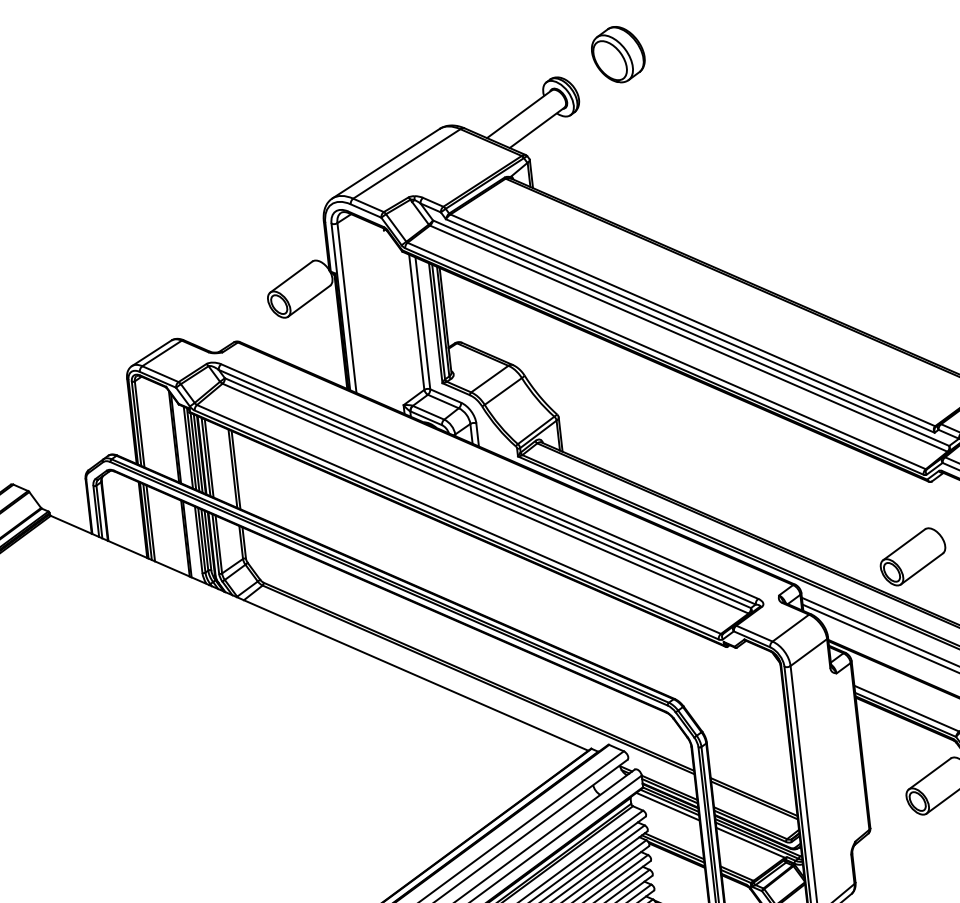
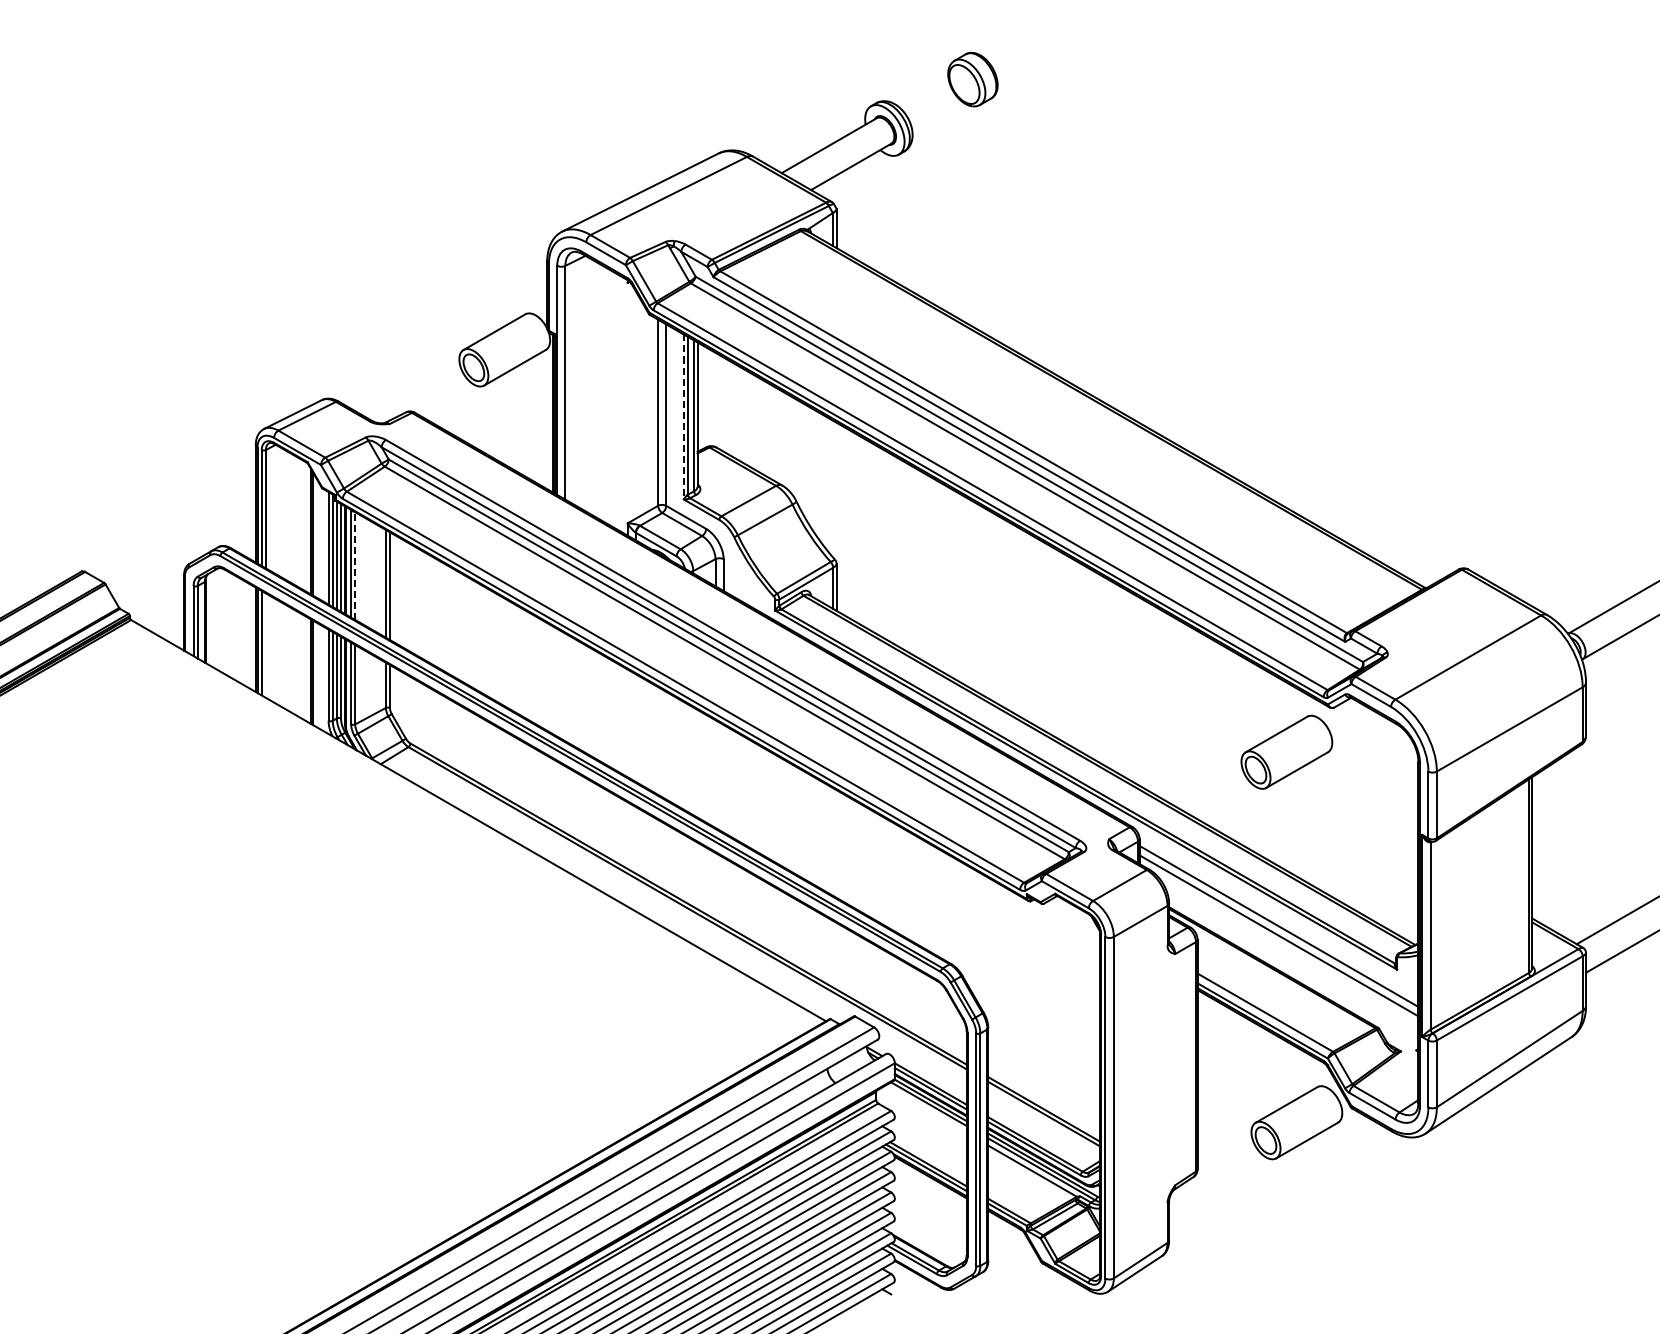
part: (618, 54) -> (972, 79), size x0.7
line: (435, 323) -> (683, 417), solid -> dashed
line: (209, 458) -> (355, 566), solid -> dashed
line: (150, 523) -> (265, 645), removed
part: (912, 556) -> (1286, 751), moved
line: (667, 806) -> (925, 1109), removed

